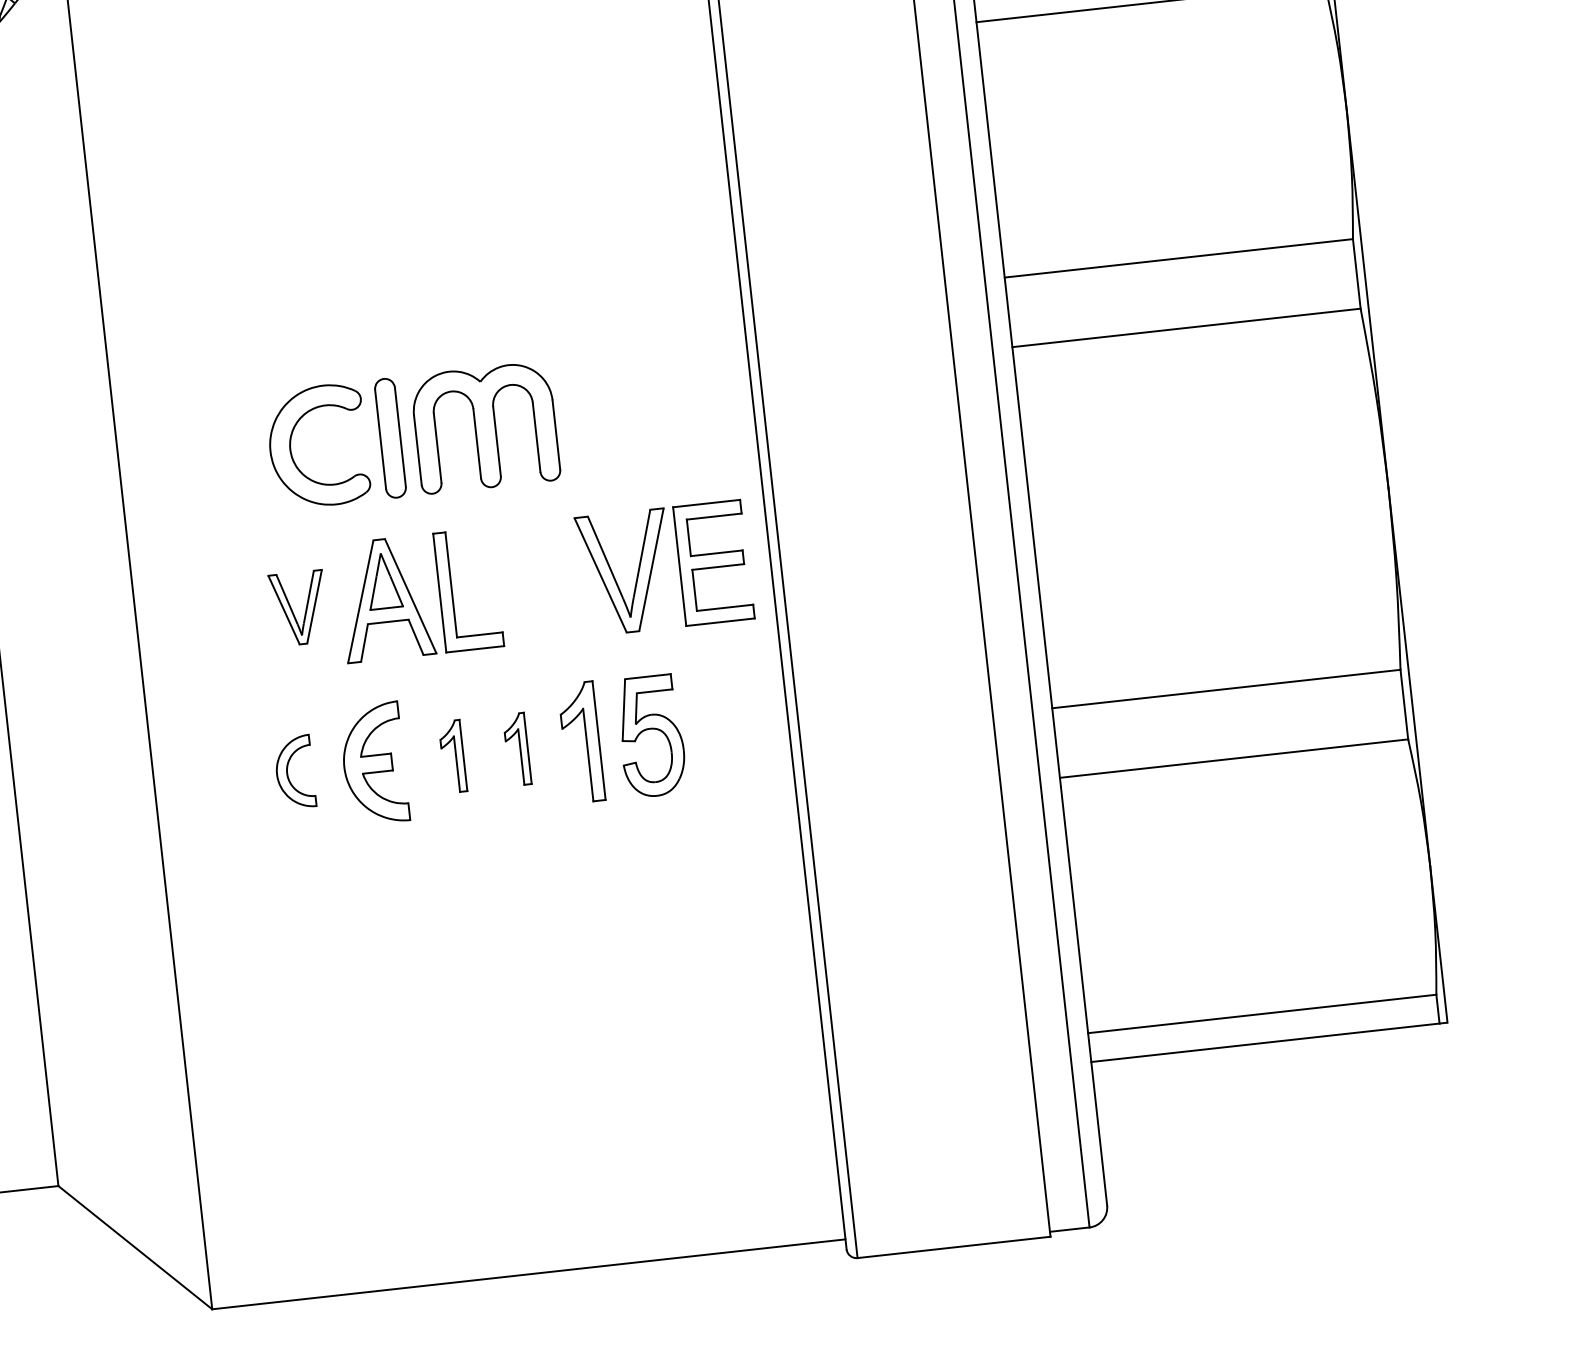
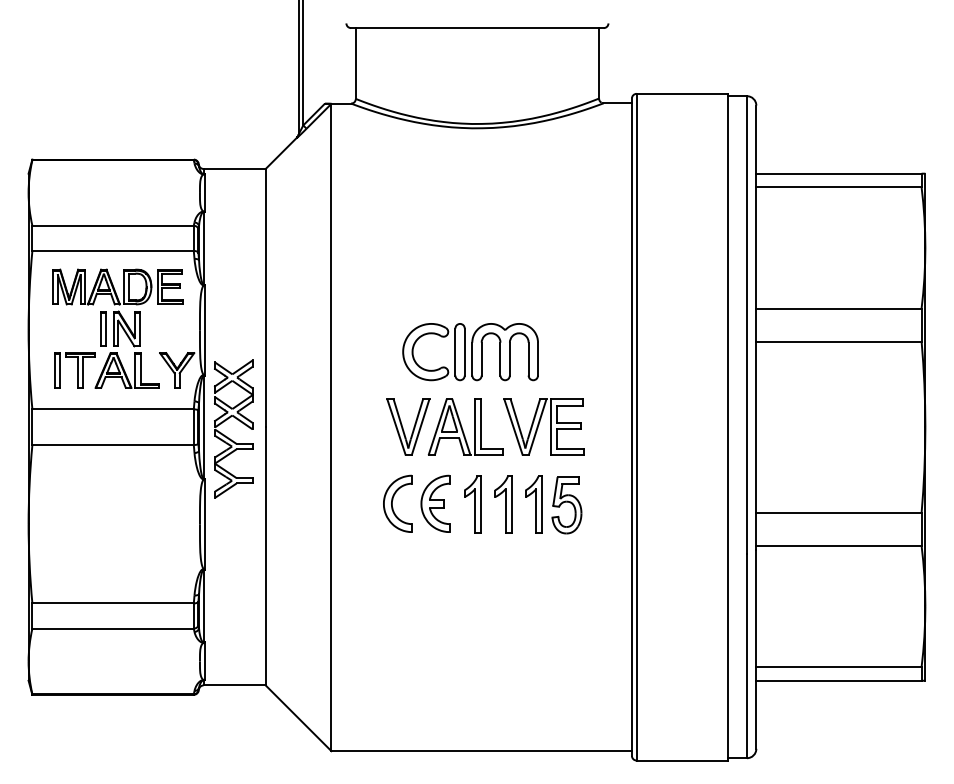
part: (663, 566) -> (543, 426), moved
part: (299, 607) -> (408, 426), size x1.67
part: (517, 749) -> (503, 504), size x1.67
part: (452, 756) -> (472, 504), size x1.67
part: (293, 771) -> (397, 503), size x1.67

